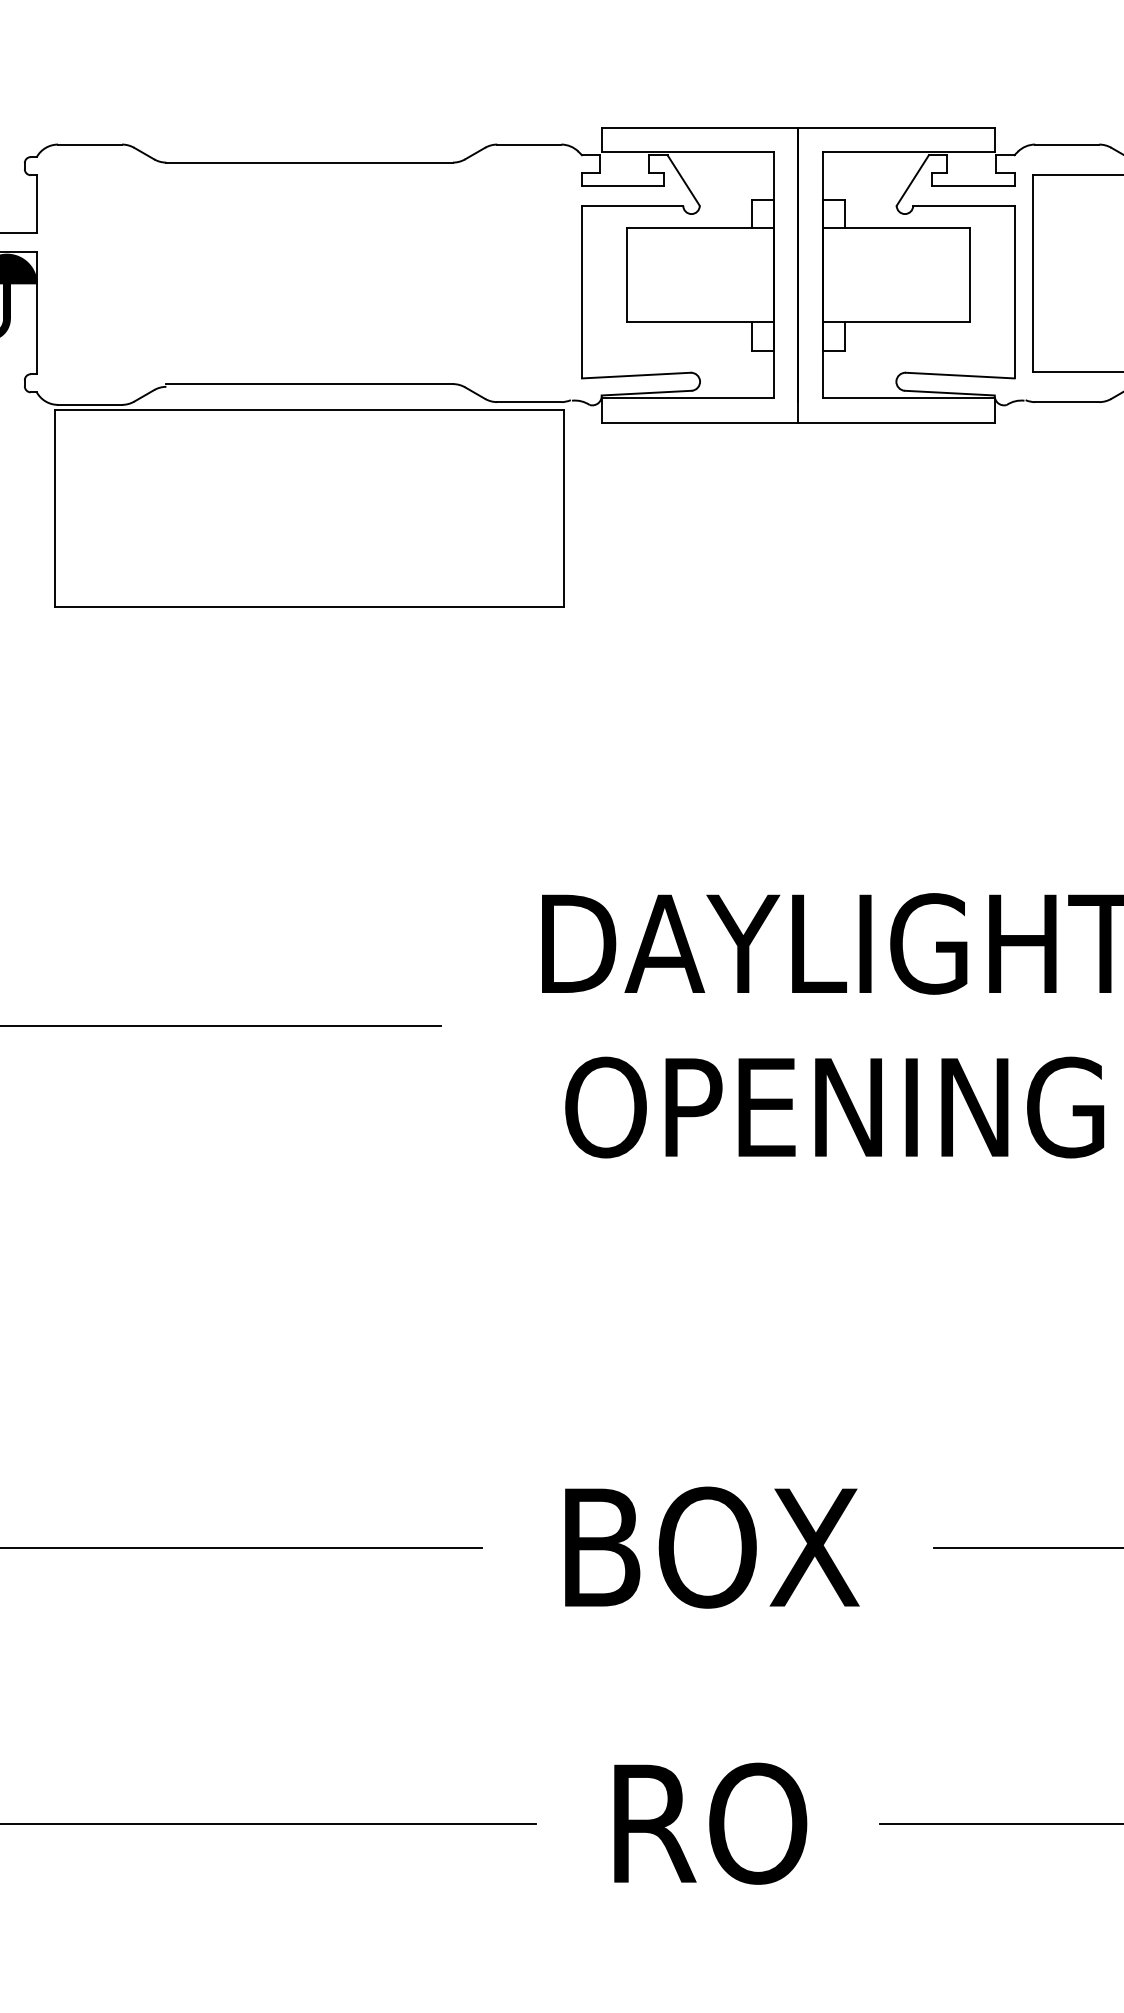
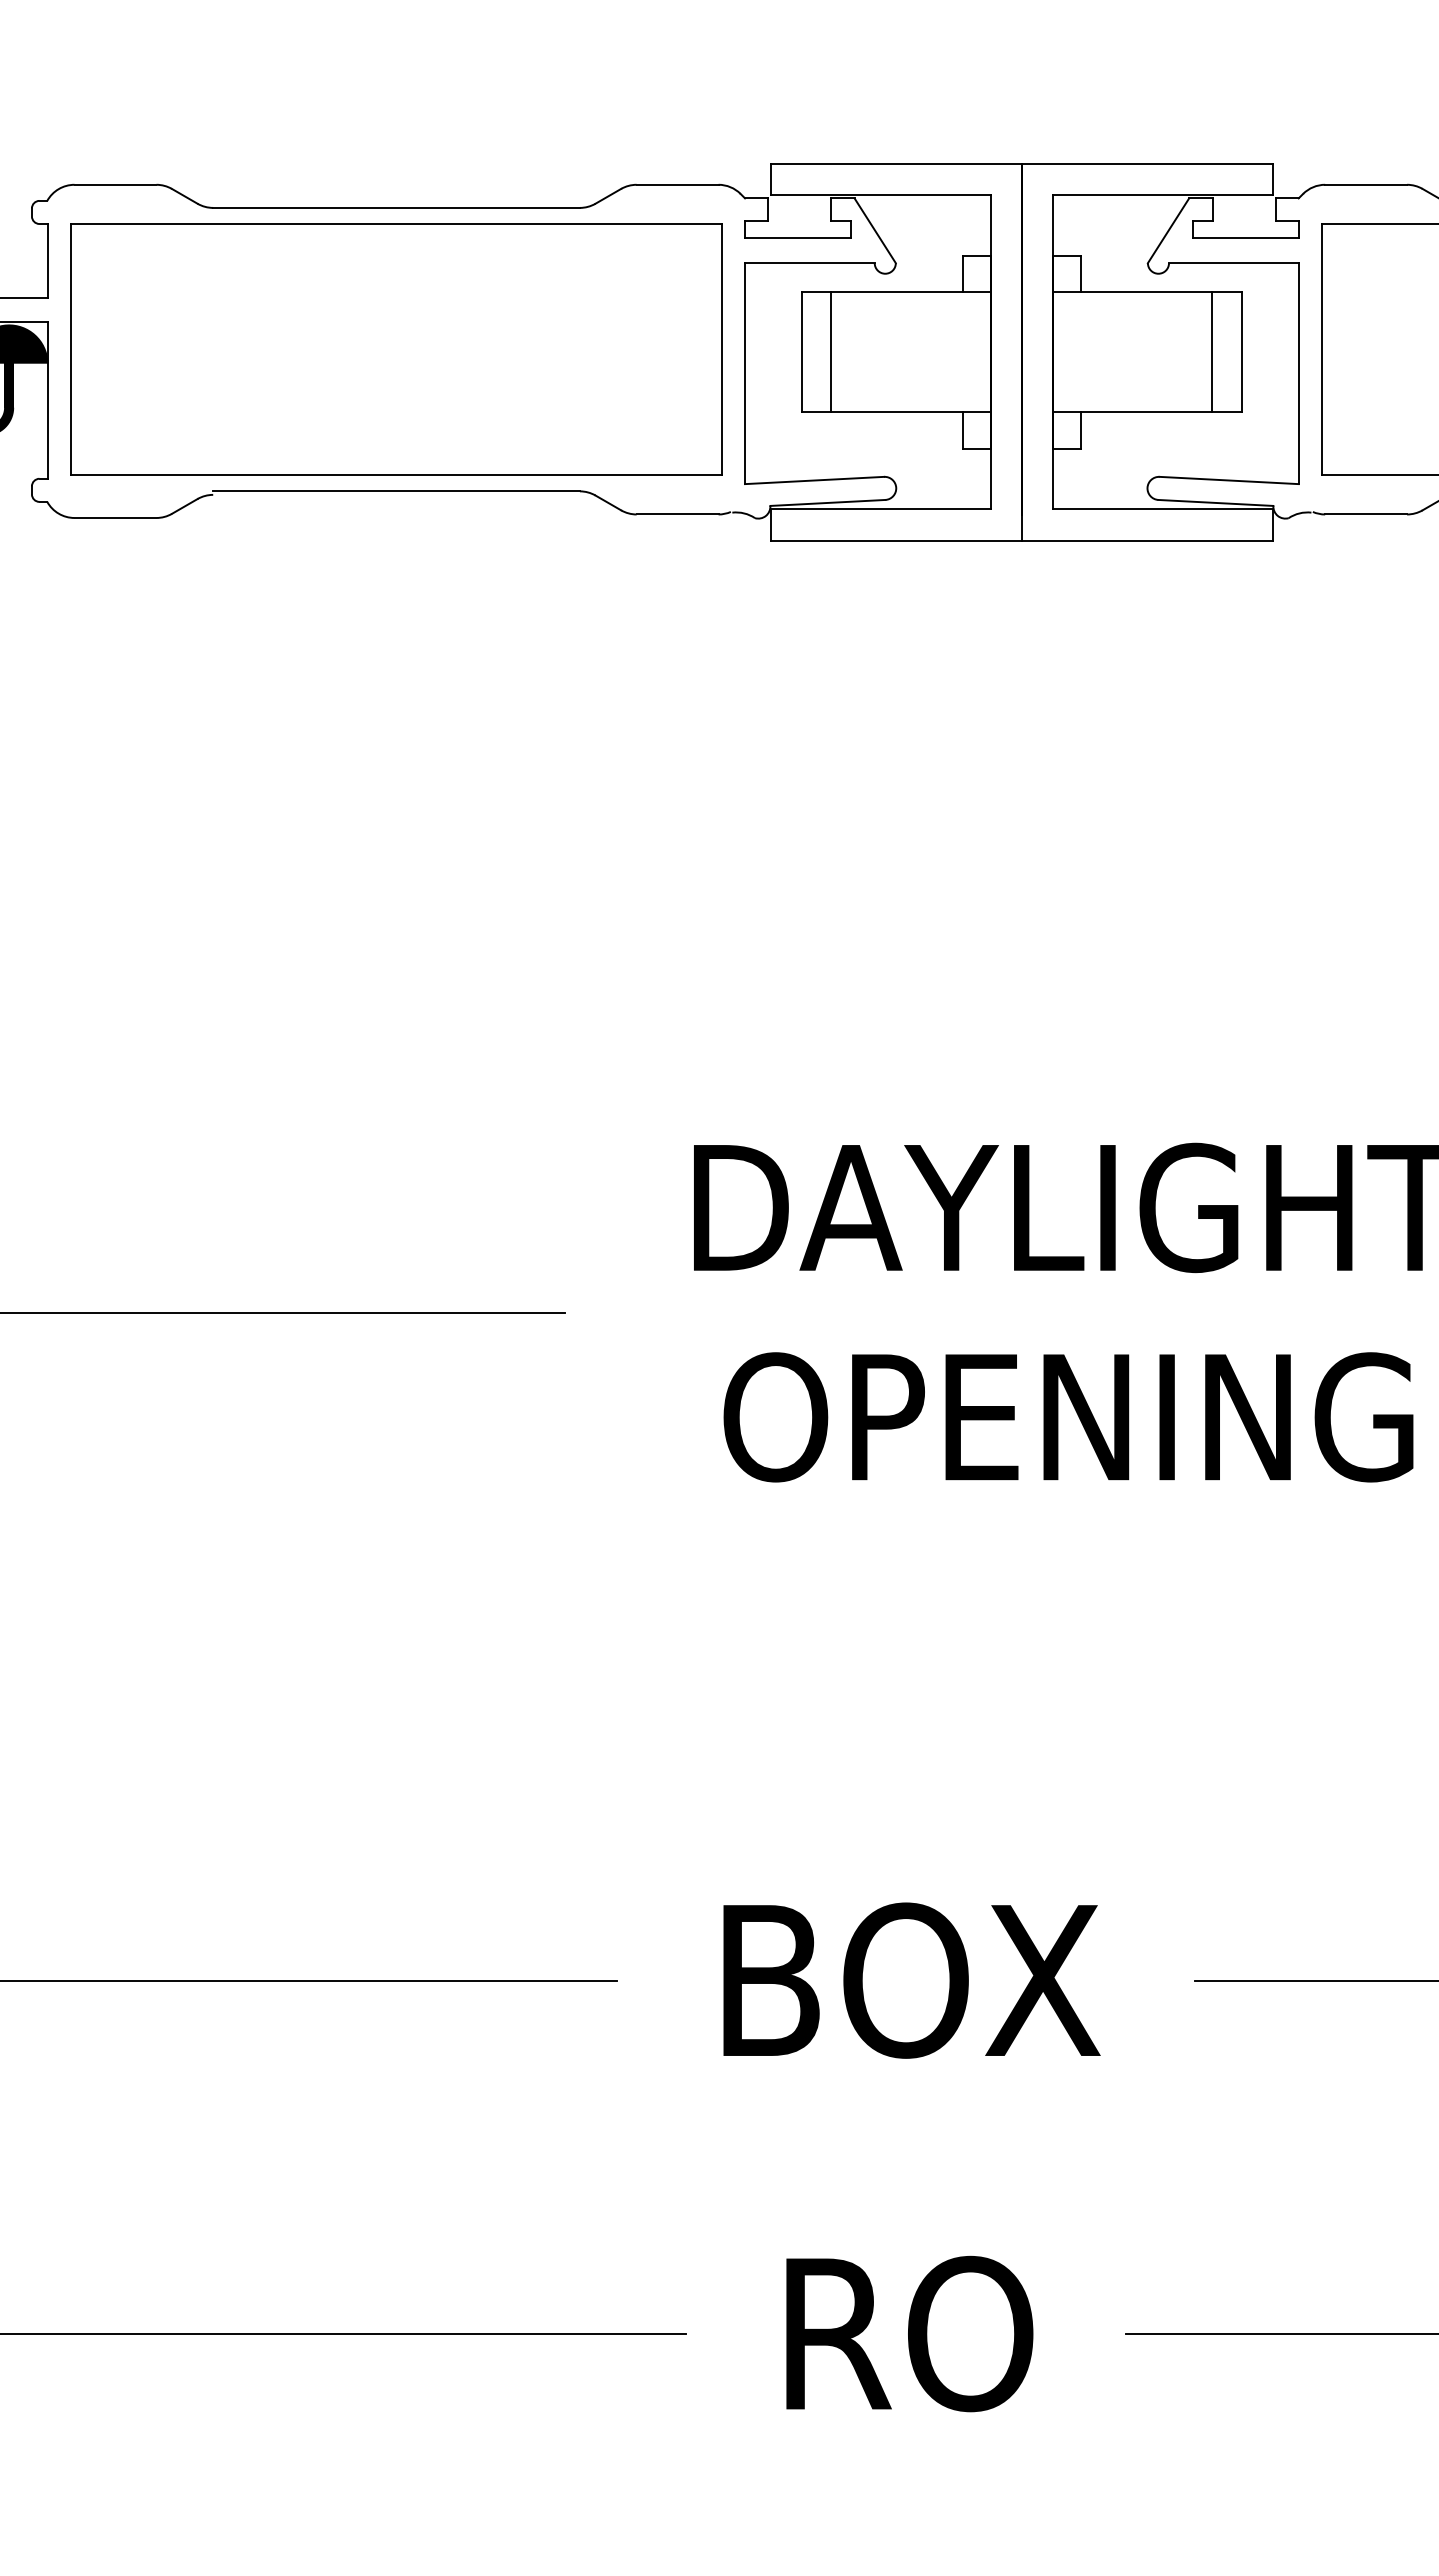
line: (649, 274) -> (831, 351), added
line: (947, 274) -> (1212, 351), added
part: (309, 508) -> (396, 349), moved

